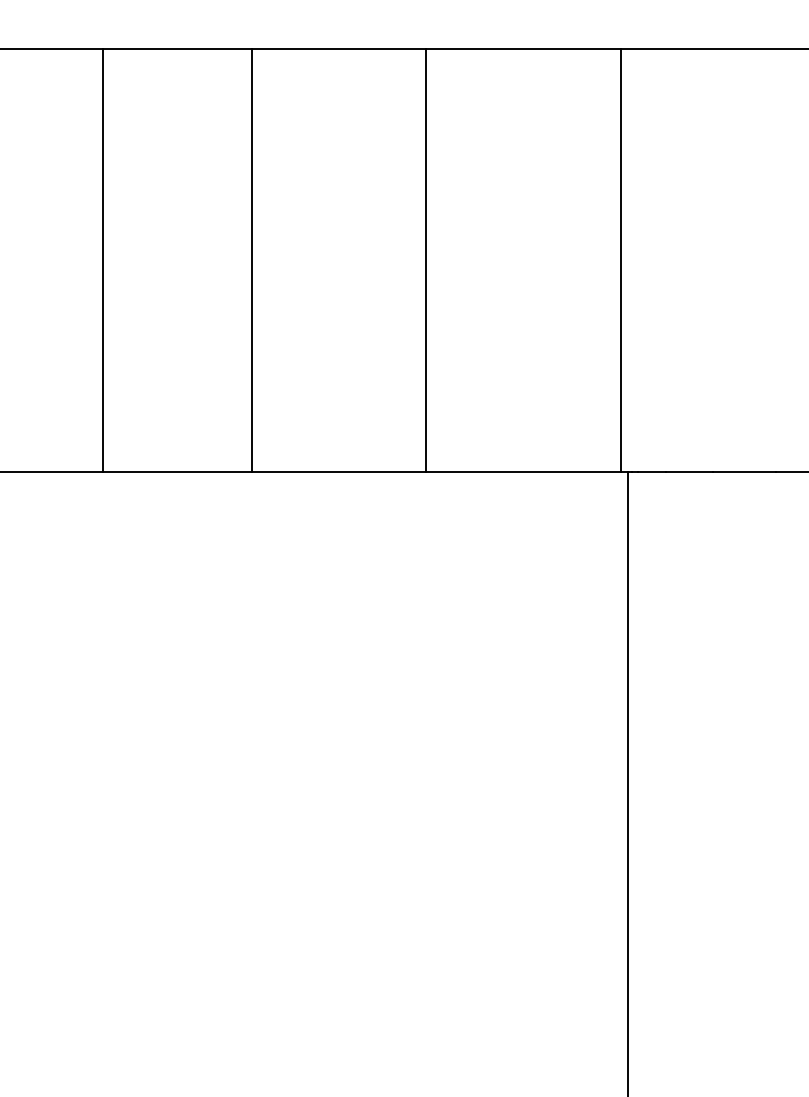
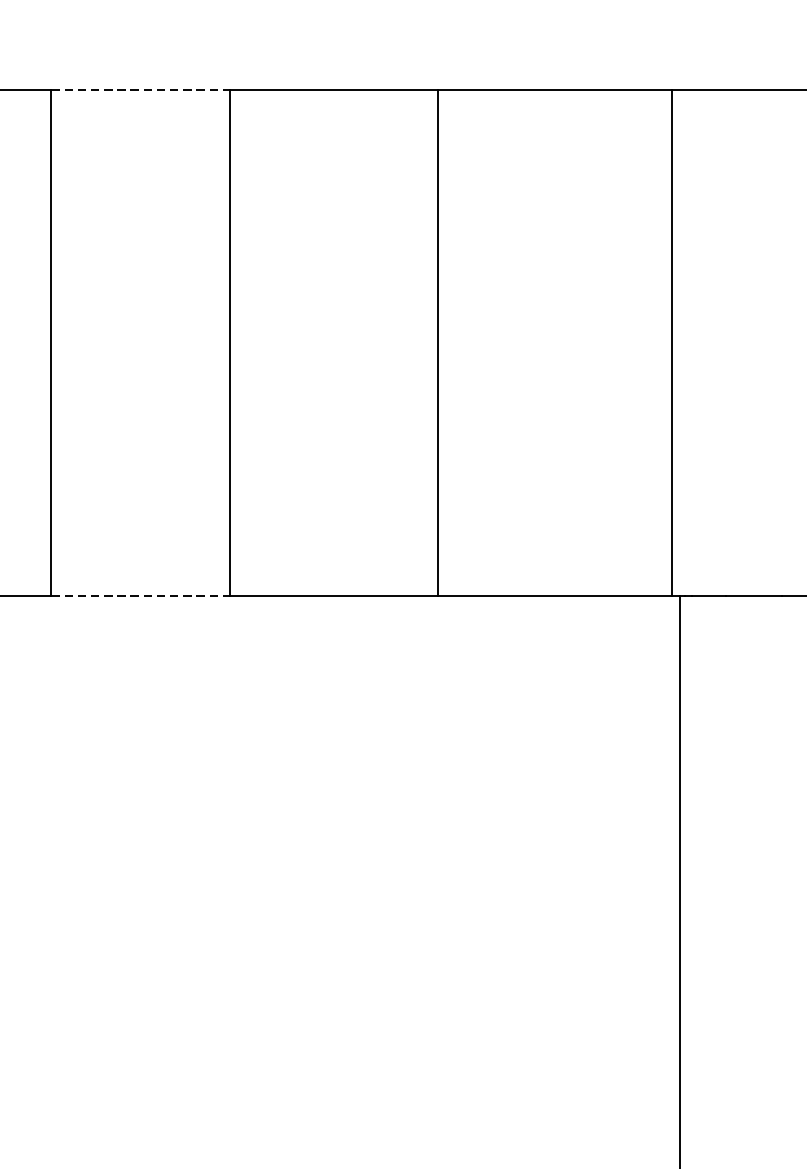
line: (177, 49) -> (140, 89), solid -> dashed
line: (177, 471) -> (140, 595), solid -> dashed

